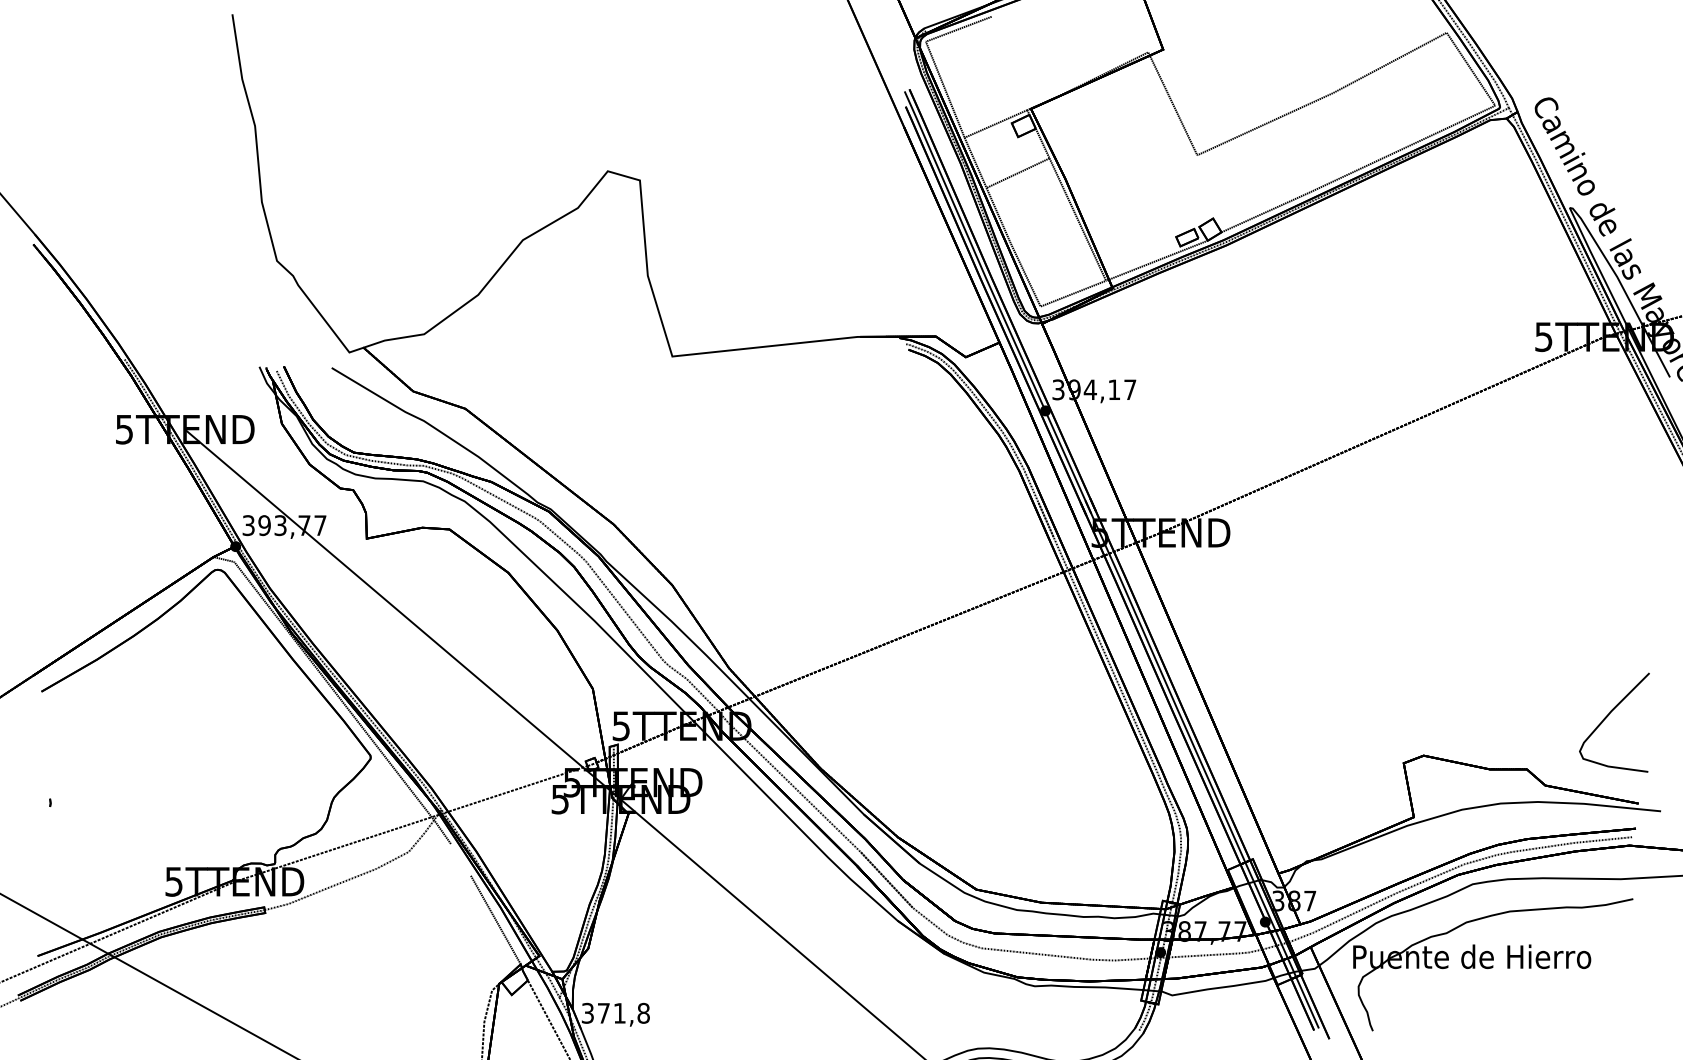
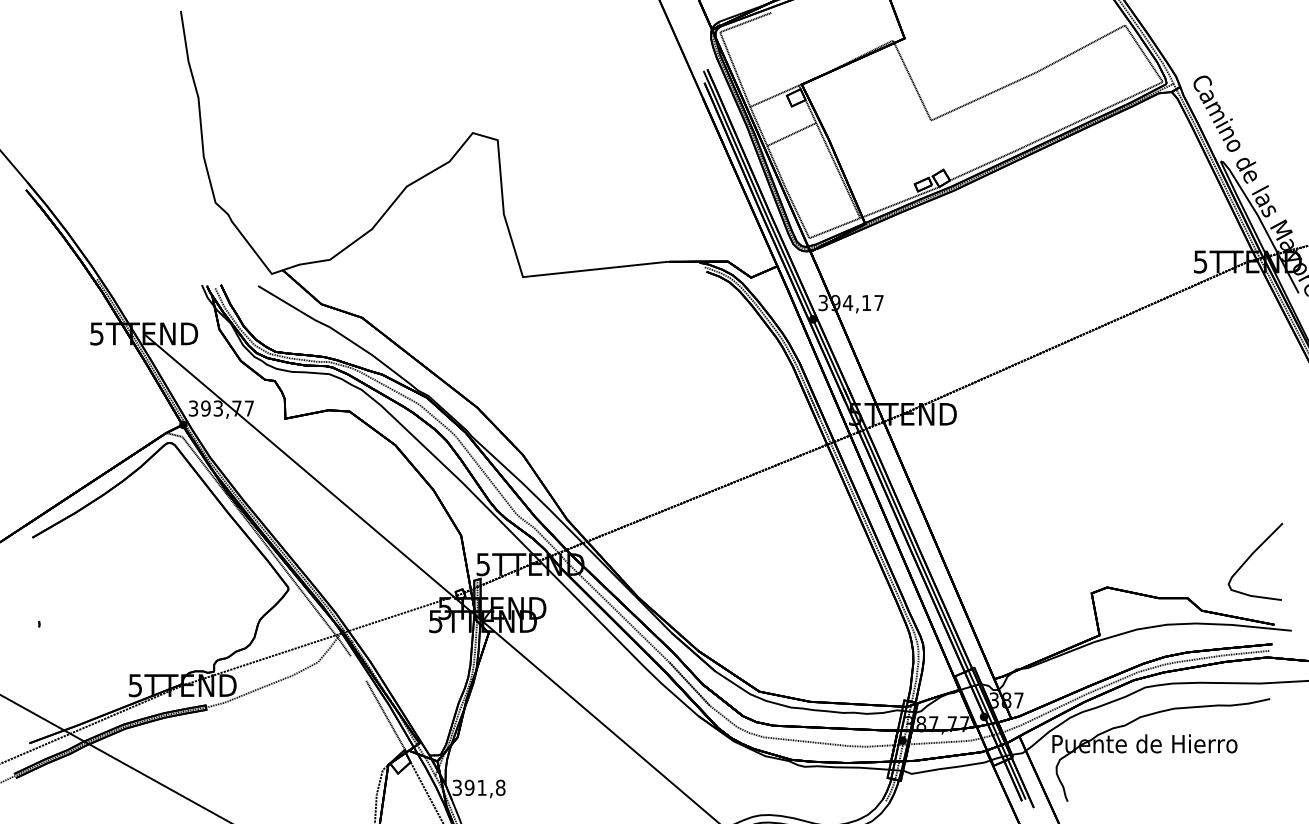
text: (603, 1012) -> (469, 787), 371,8 -> 391,8

